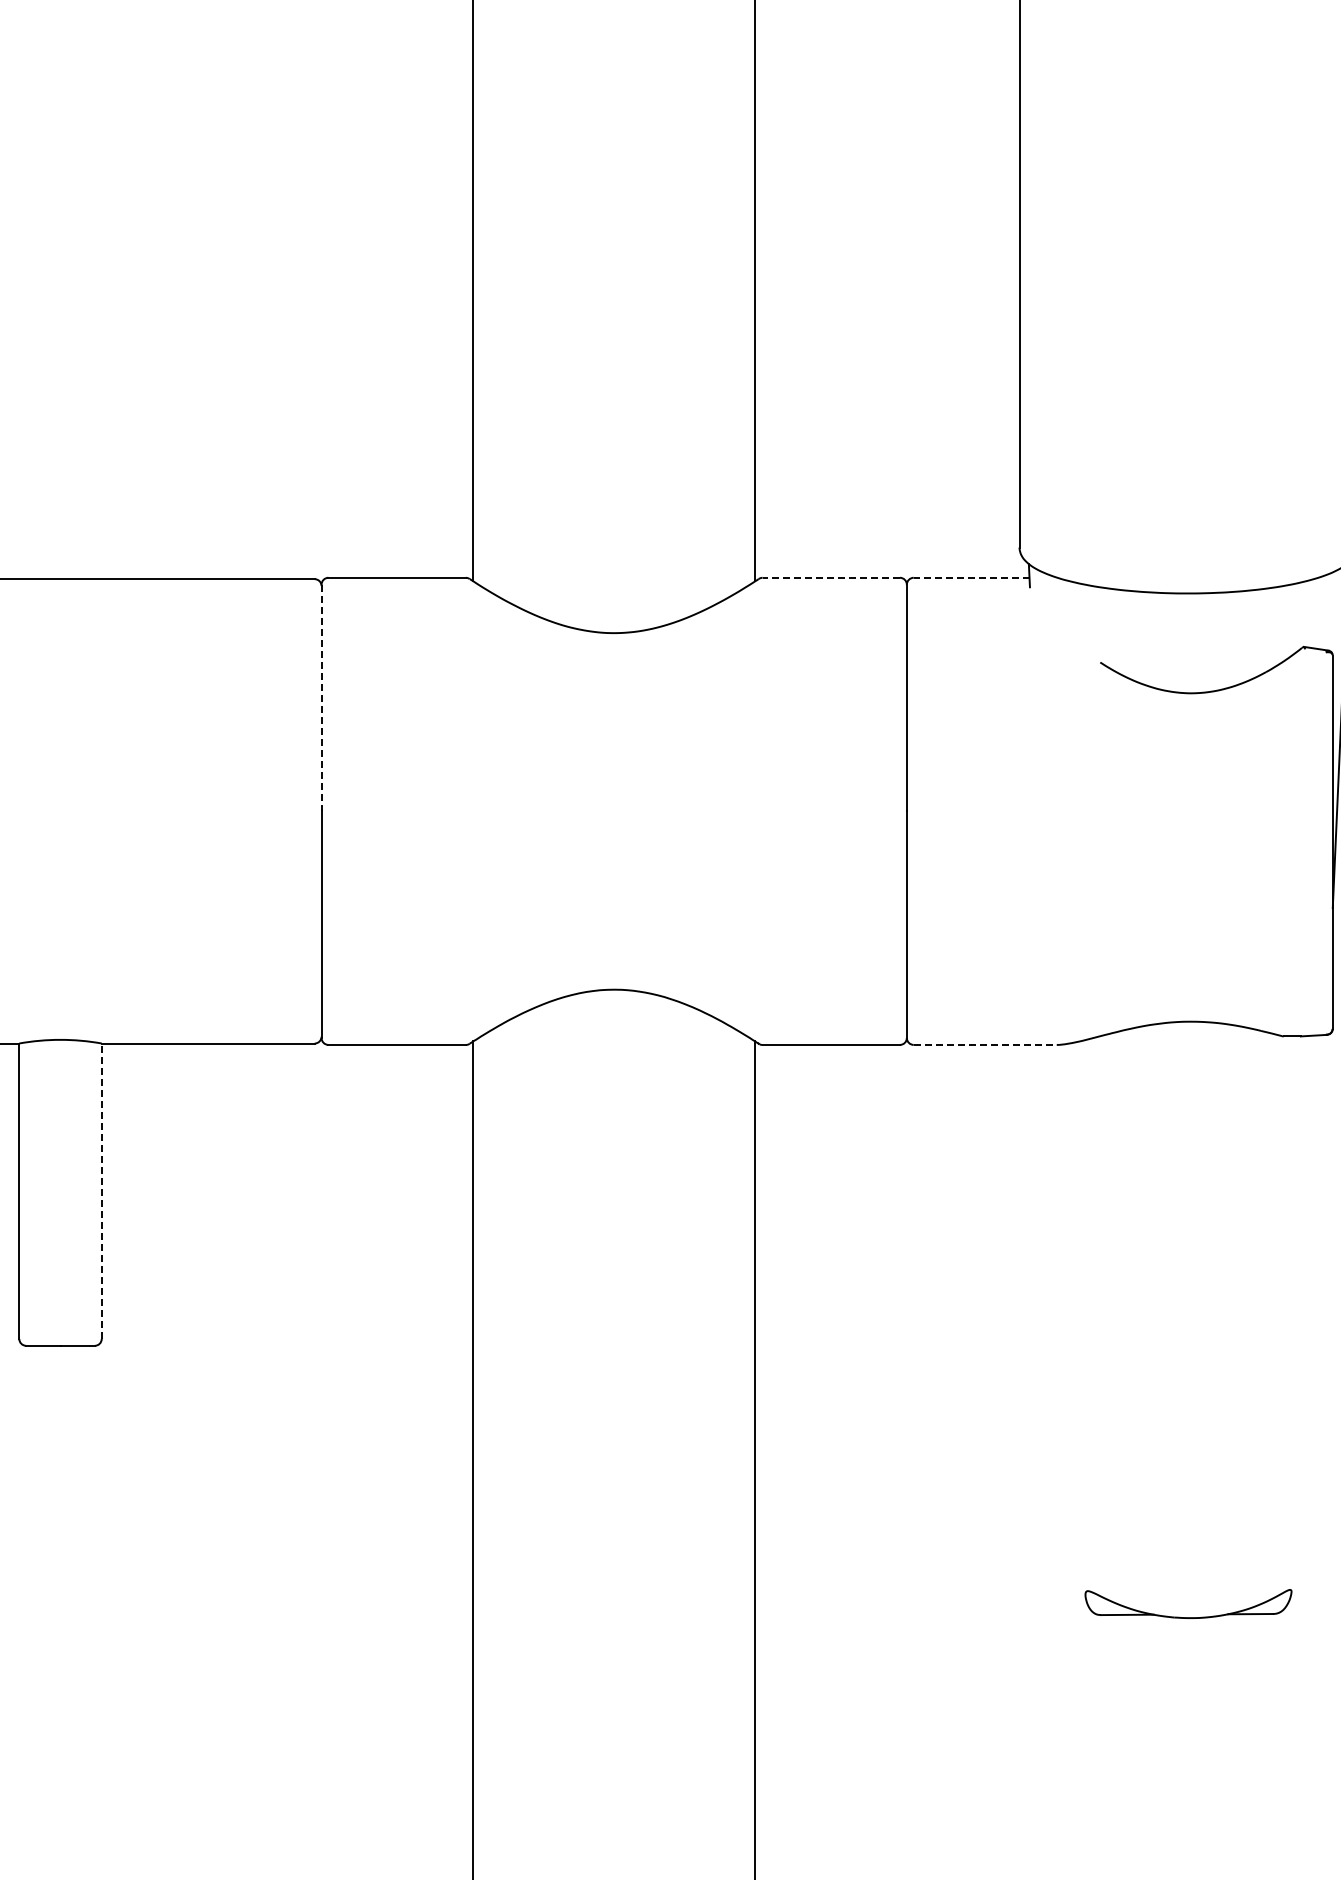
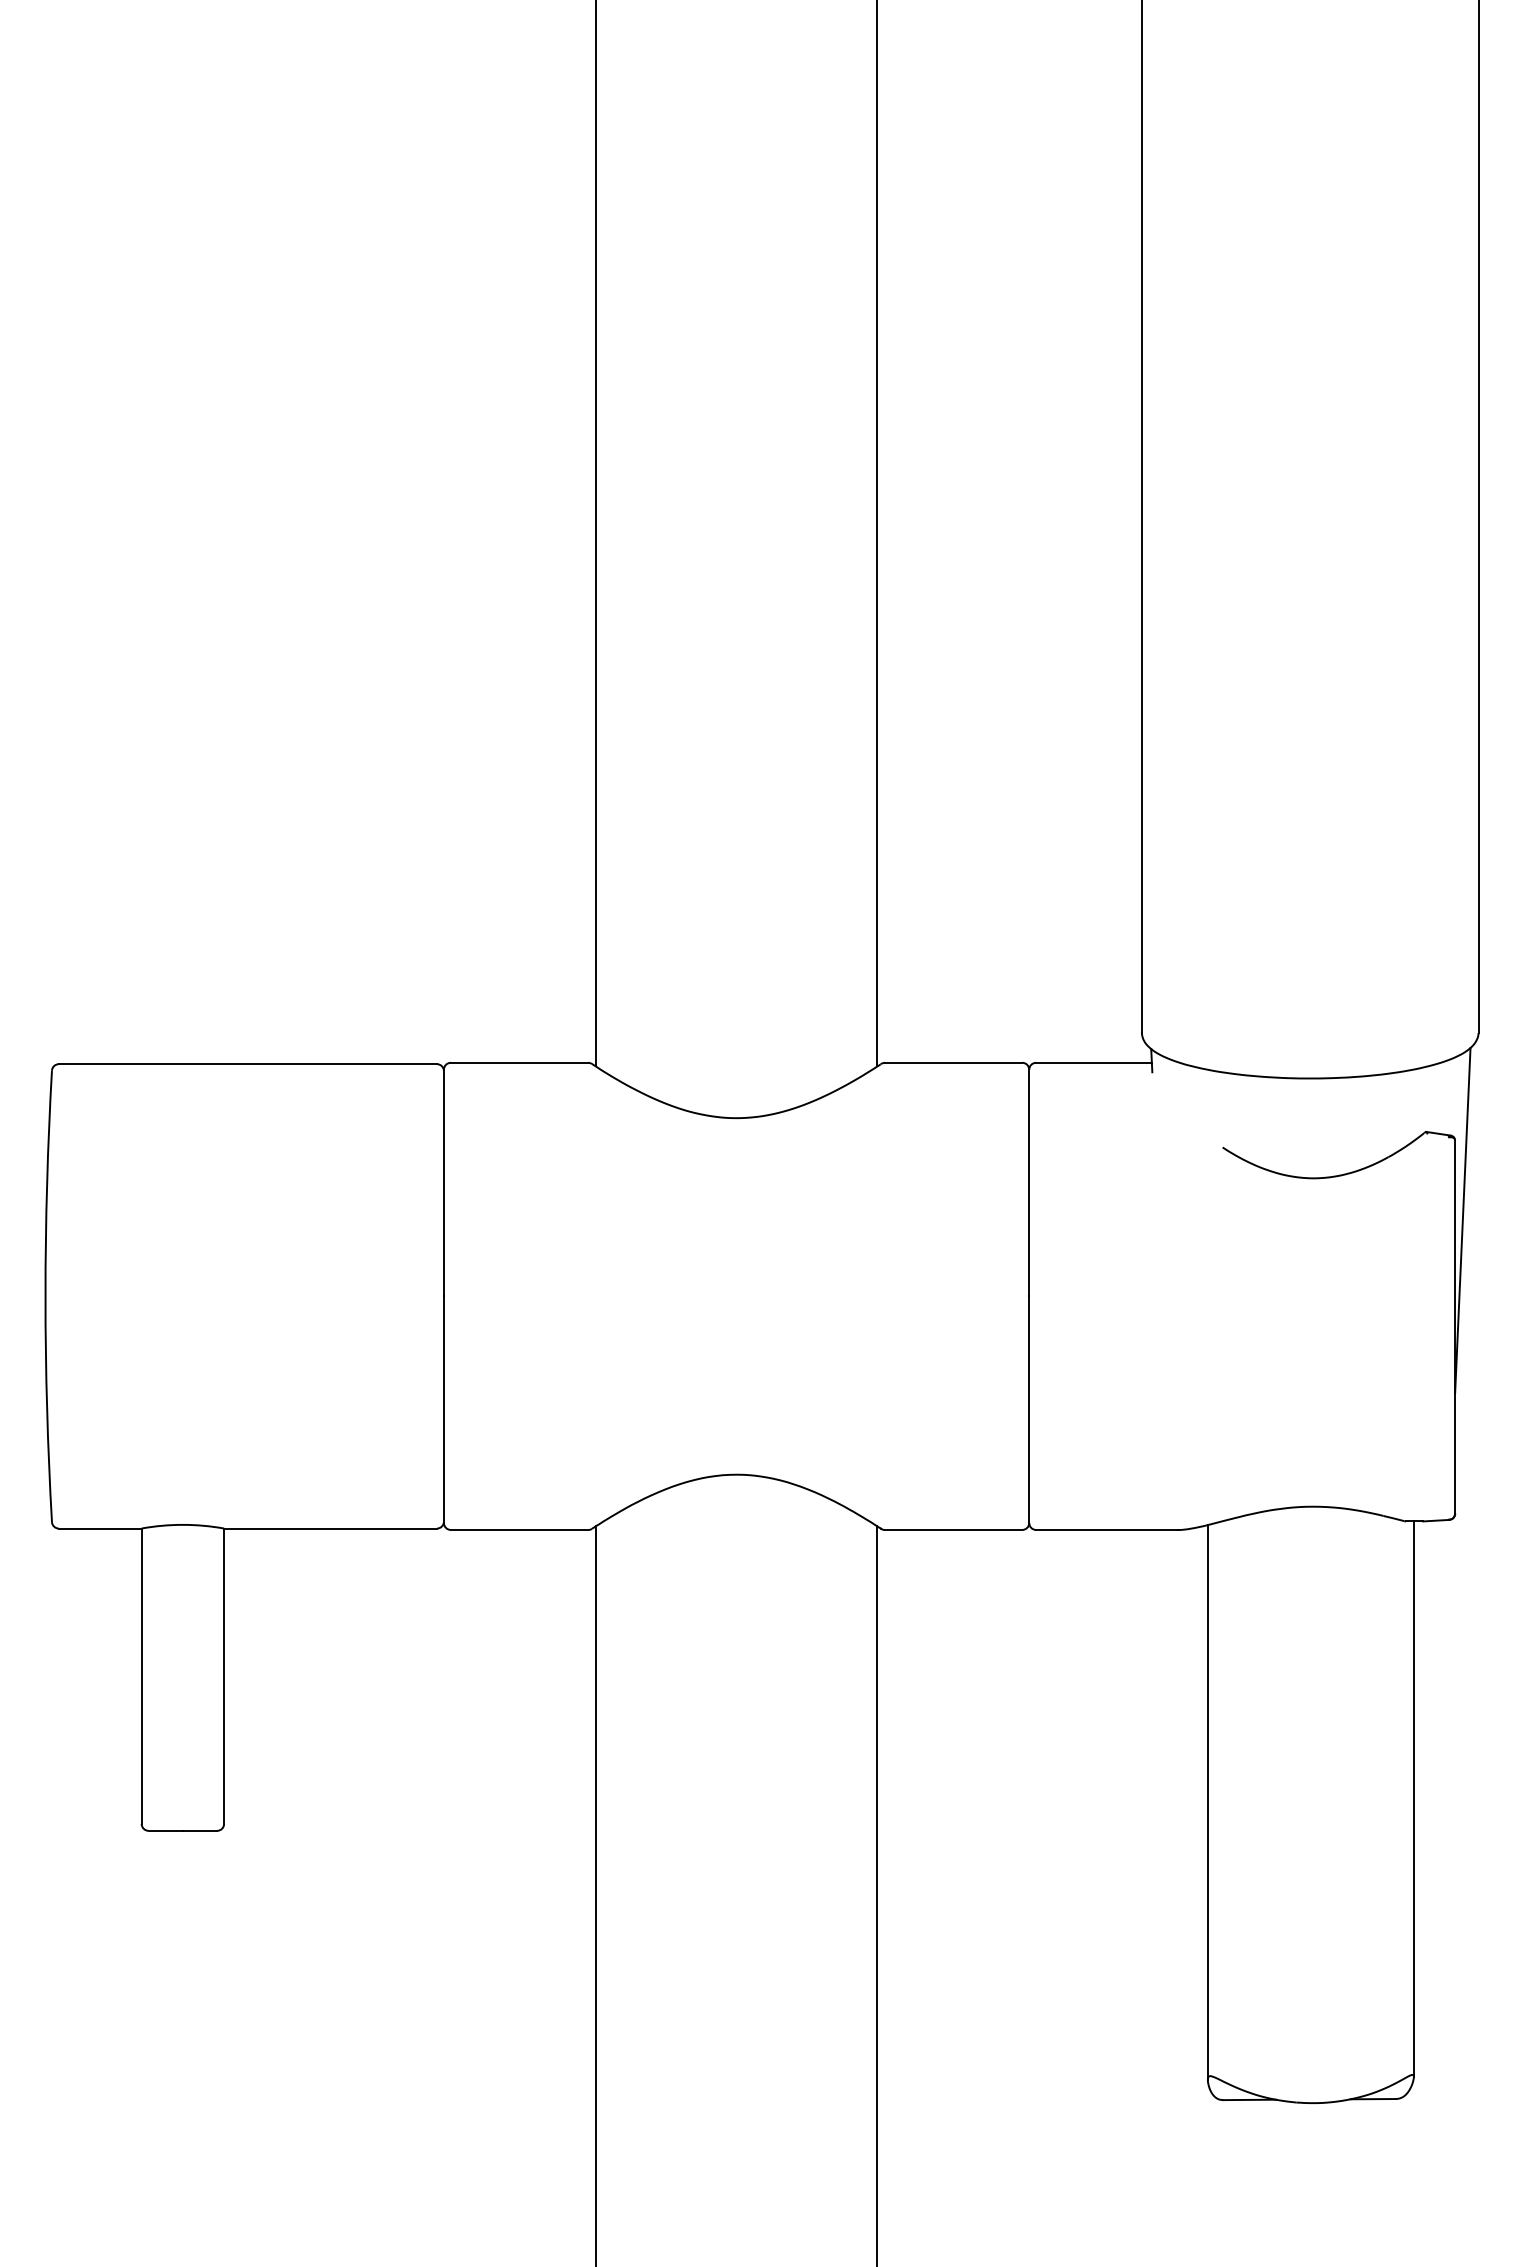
line: (831, 577) -> (953, 1062), dashed -> solid
line: (972, 577) -> (1094, 1062), dashed -> solid
line: (321, 698) -> (443, 1183), dashed -> solid
line: (985, 1044) -> (1107, 1529), dashed -> solid
line: (102, 1191) -> (224, 1676), dashed -> solid
line: (1291, 1313) -> (1413, 1798), added
line: (1085, 1317) -> (1207, 1802), added

